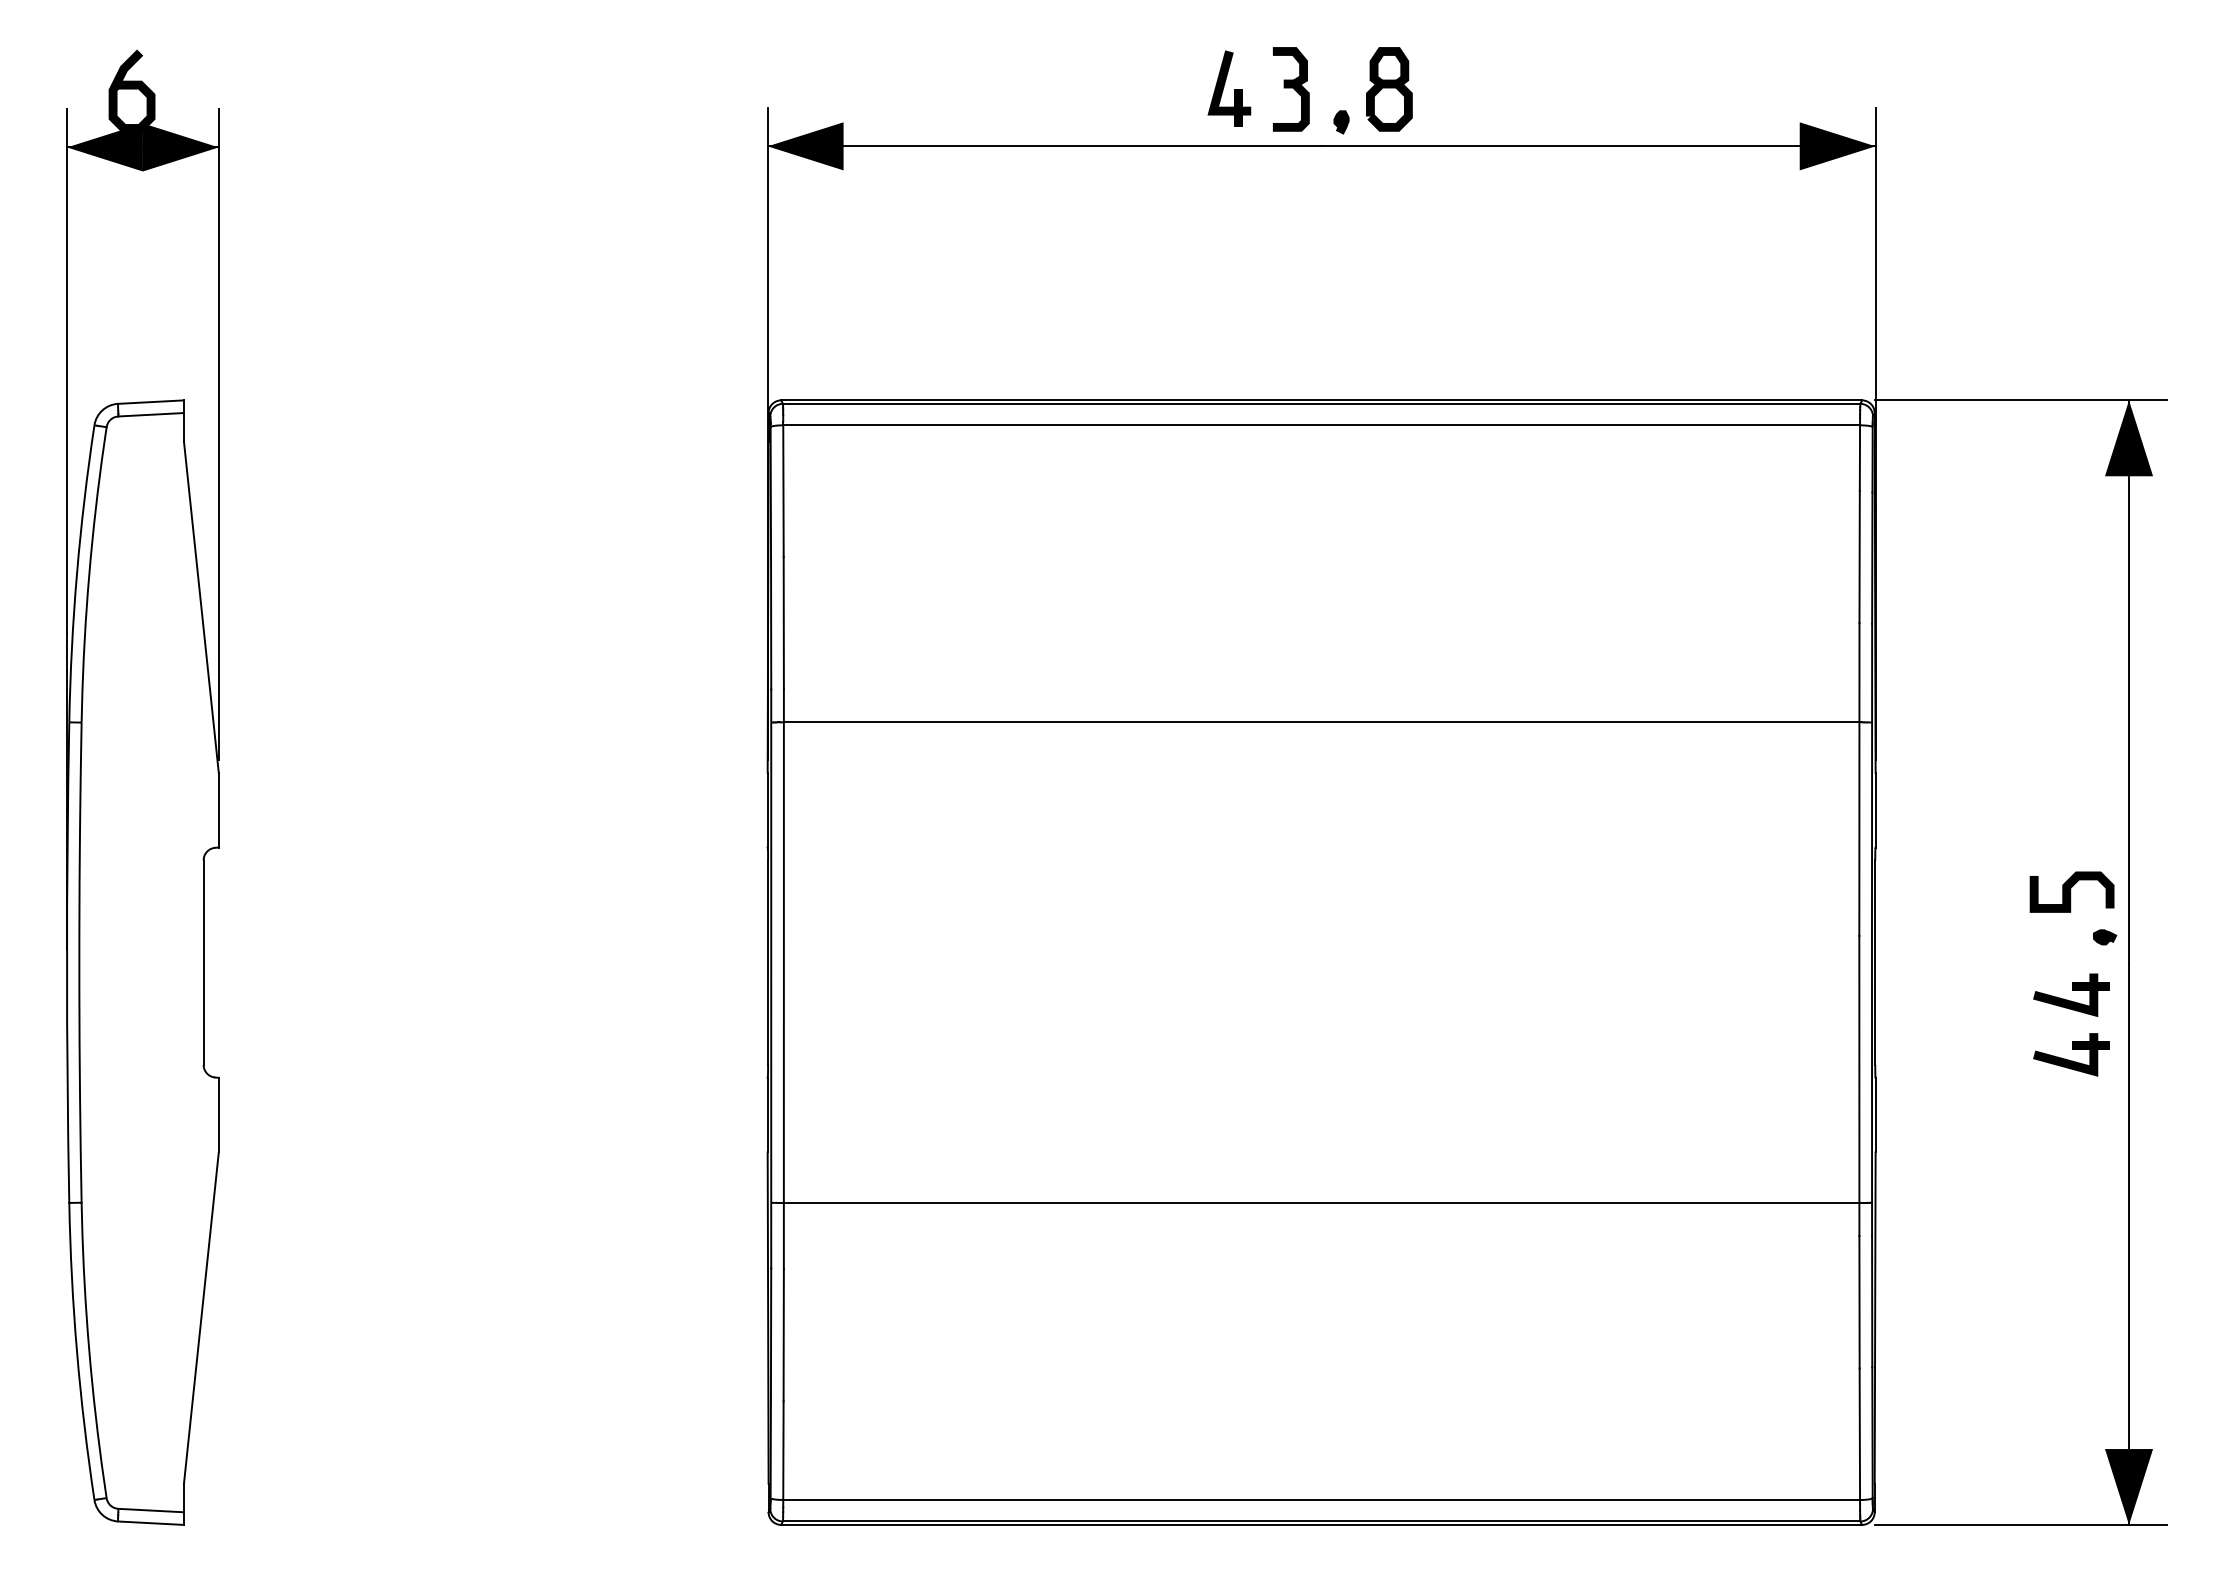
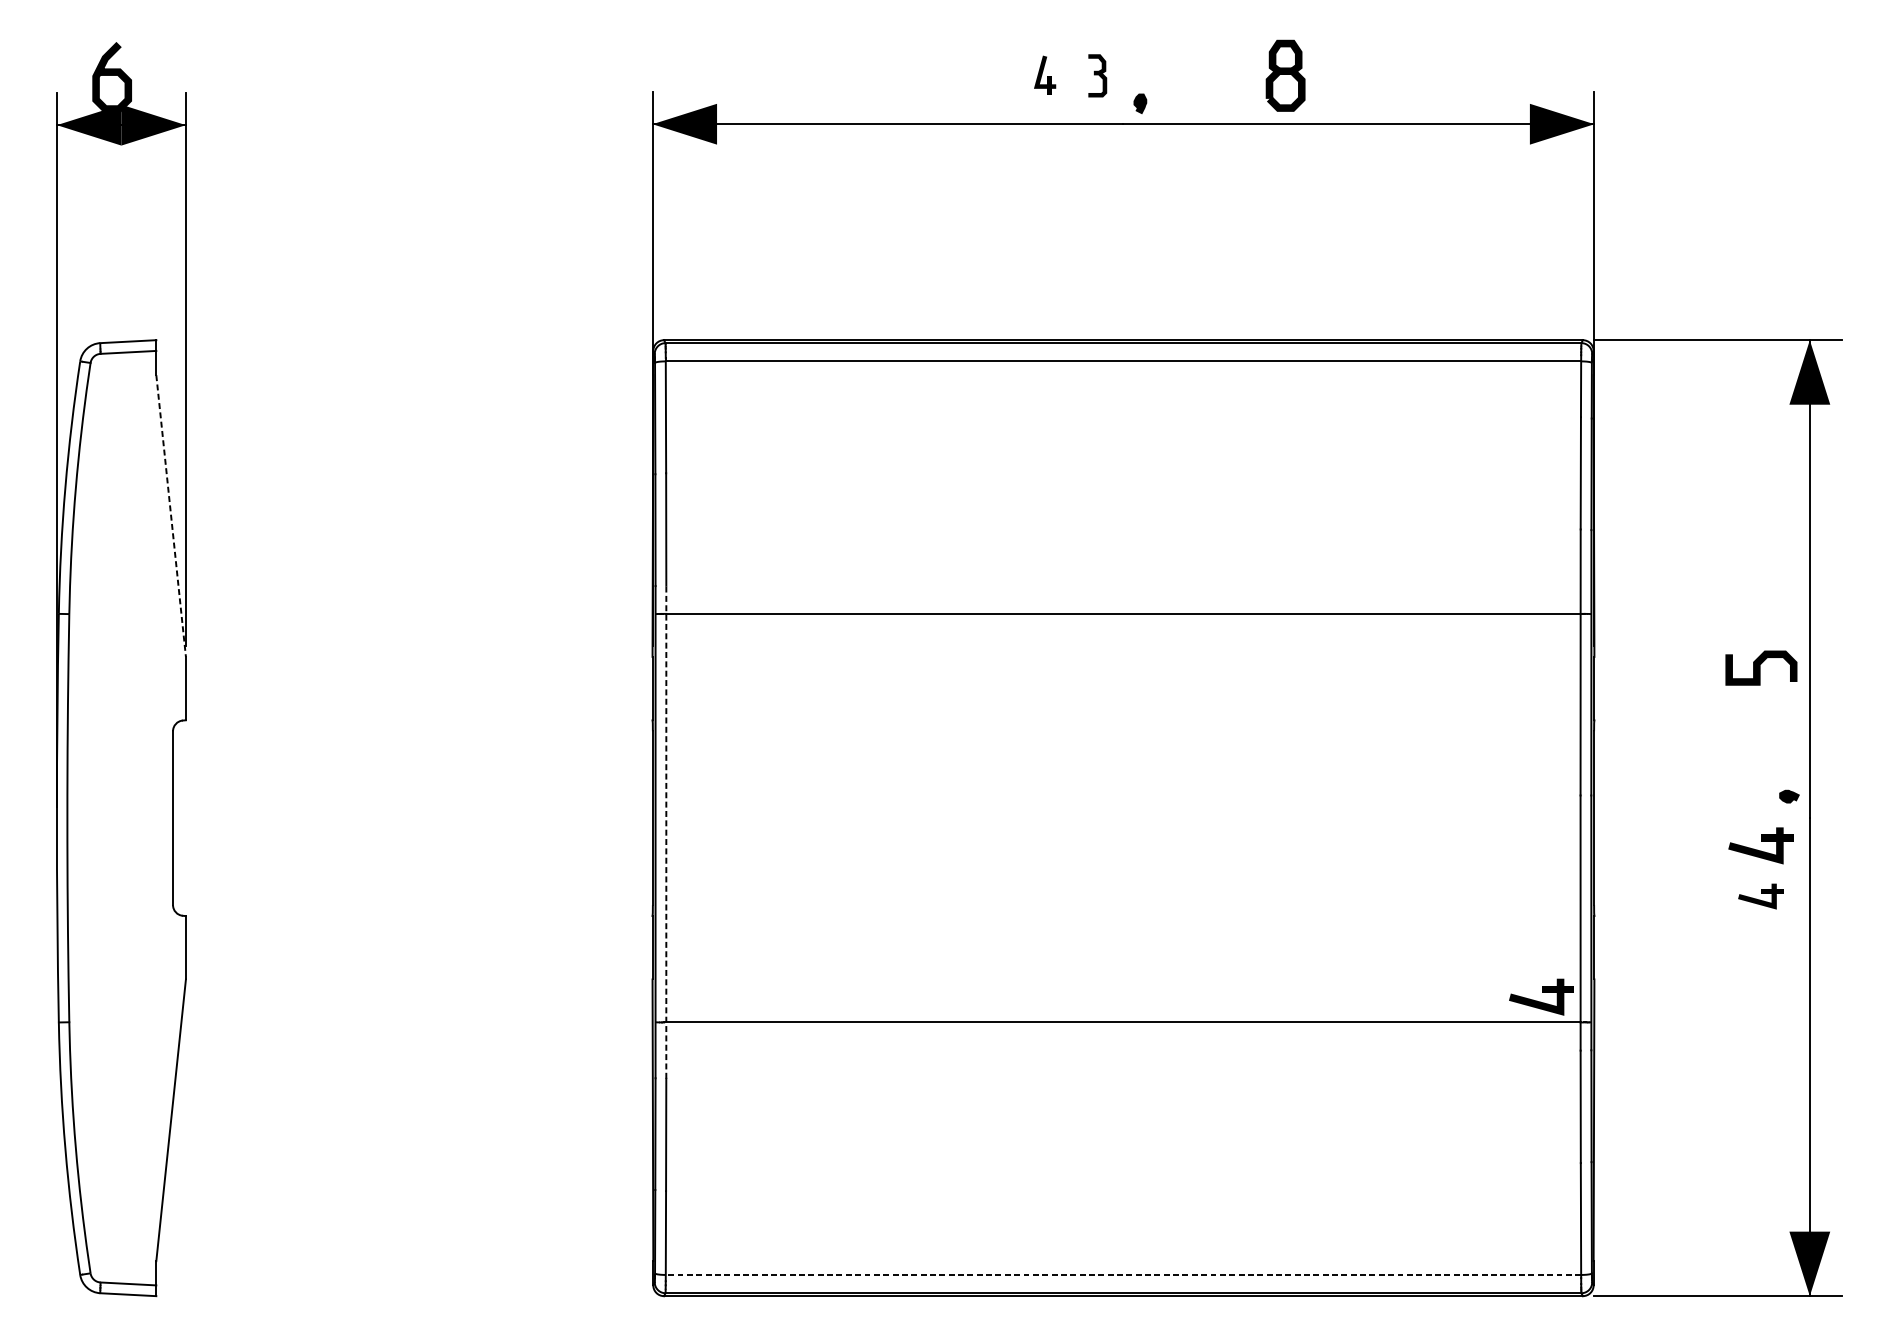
part: (1229, 88) -> (1045, 75), size x0.6
part: (1291, 89) -> (1097, 75), size x0.6
part: (1389, 89) -> (1285, 75), moved
line: (201, 607) -> (171, 516), solid -> dashed
curve: (2071, 891) -> (1760, 667), moved
line: (783, 979) -> (665, 832), solid -> dashed
part: (2071, 1054) -> (1760, 896), size x0.7
part: (1813, 1172) -> (1541, 996), added
line: (1321, 1499) -> (1123, 1274), solid -> dashed

